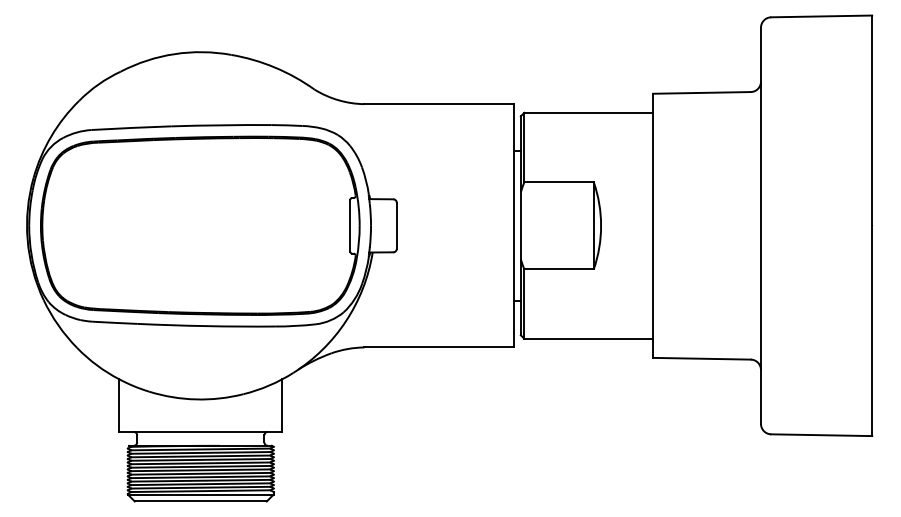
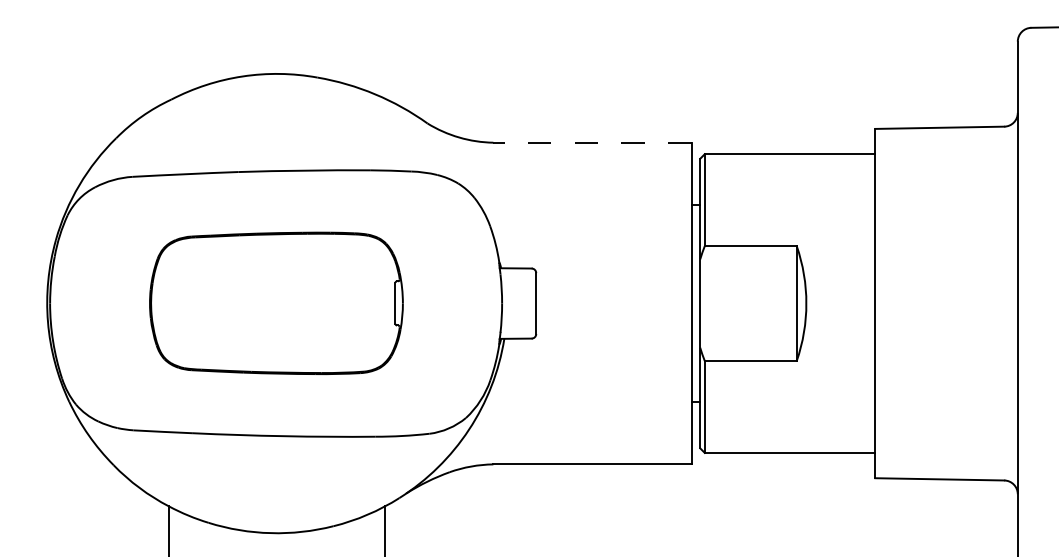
line: (439, 104) -> (592, 143), solid -> dashed
part: (200, 225) -> (276, 303), size x0.6

